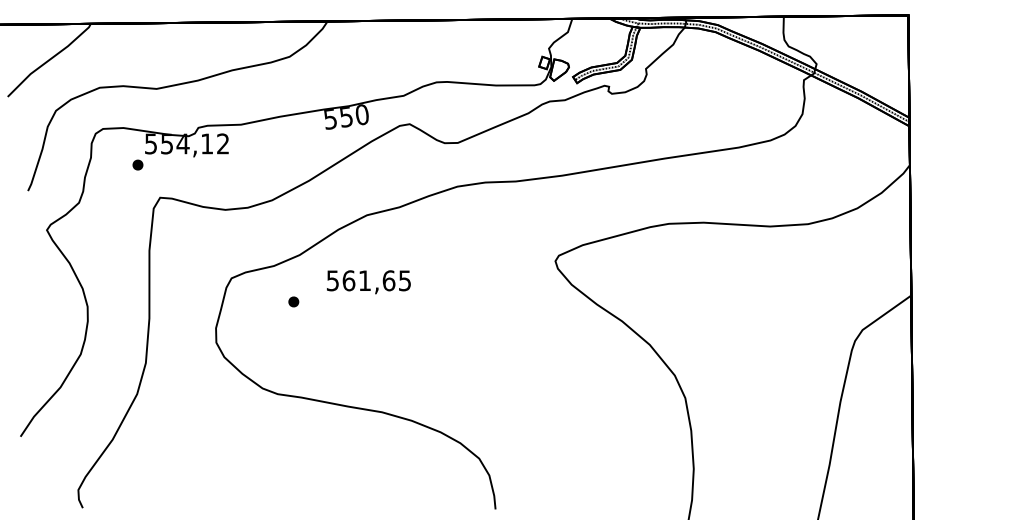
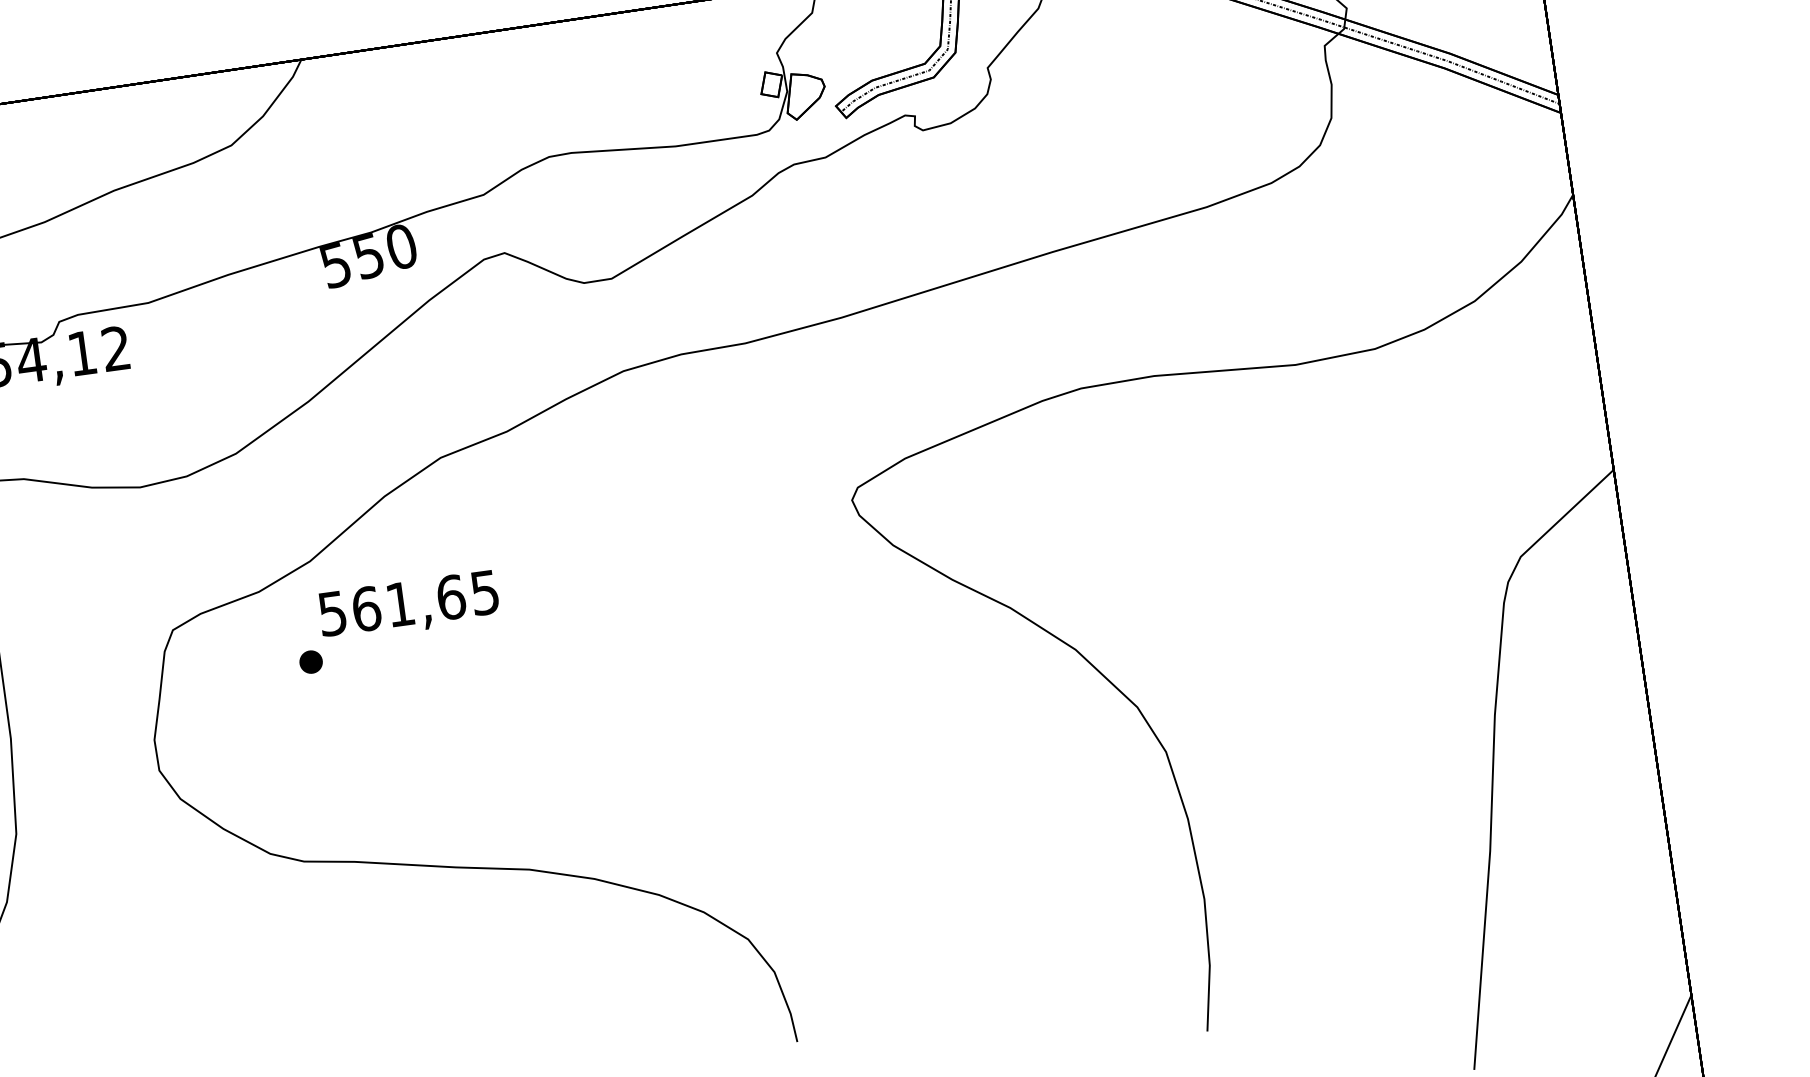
text: (368, 282) -> (408, 606), moved

